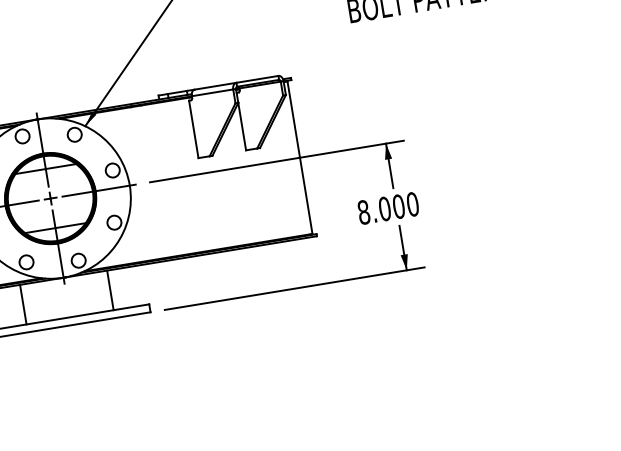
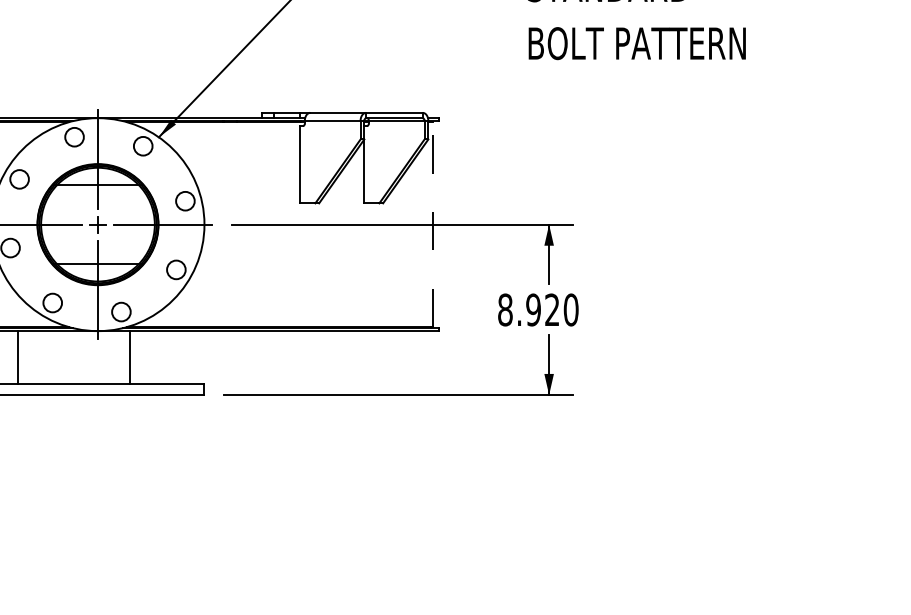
line: (300, 157) -> (433, 224), solid -> dashed
text: (391, 207) -> (542, 309), 8.000 -> 8.920
line: (110, 290) -> (129, 357), moved
line: (23, 304) -> (18, 357), moved

